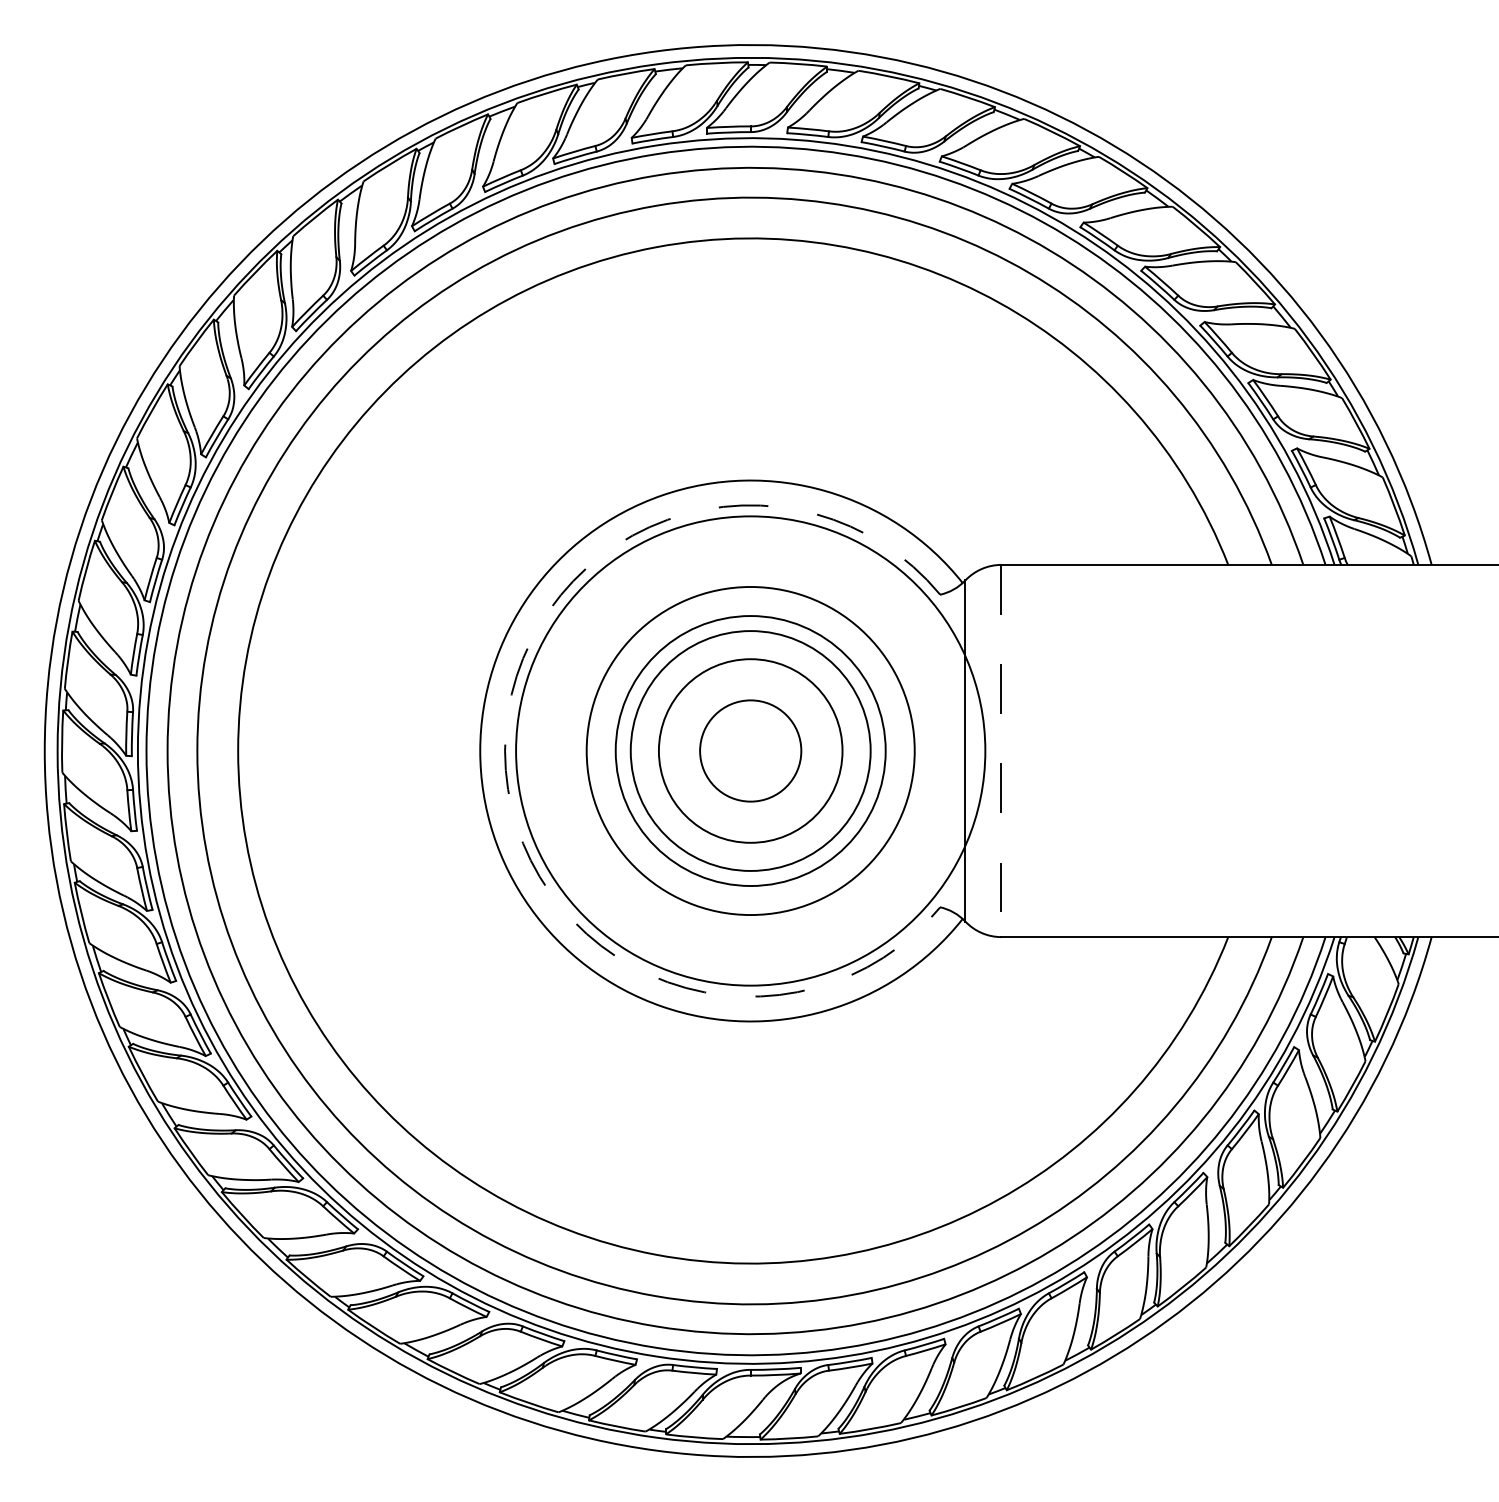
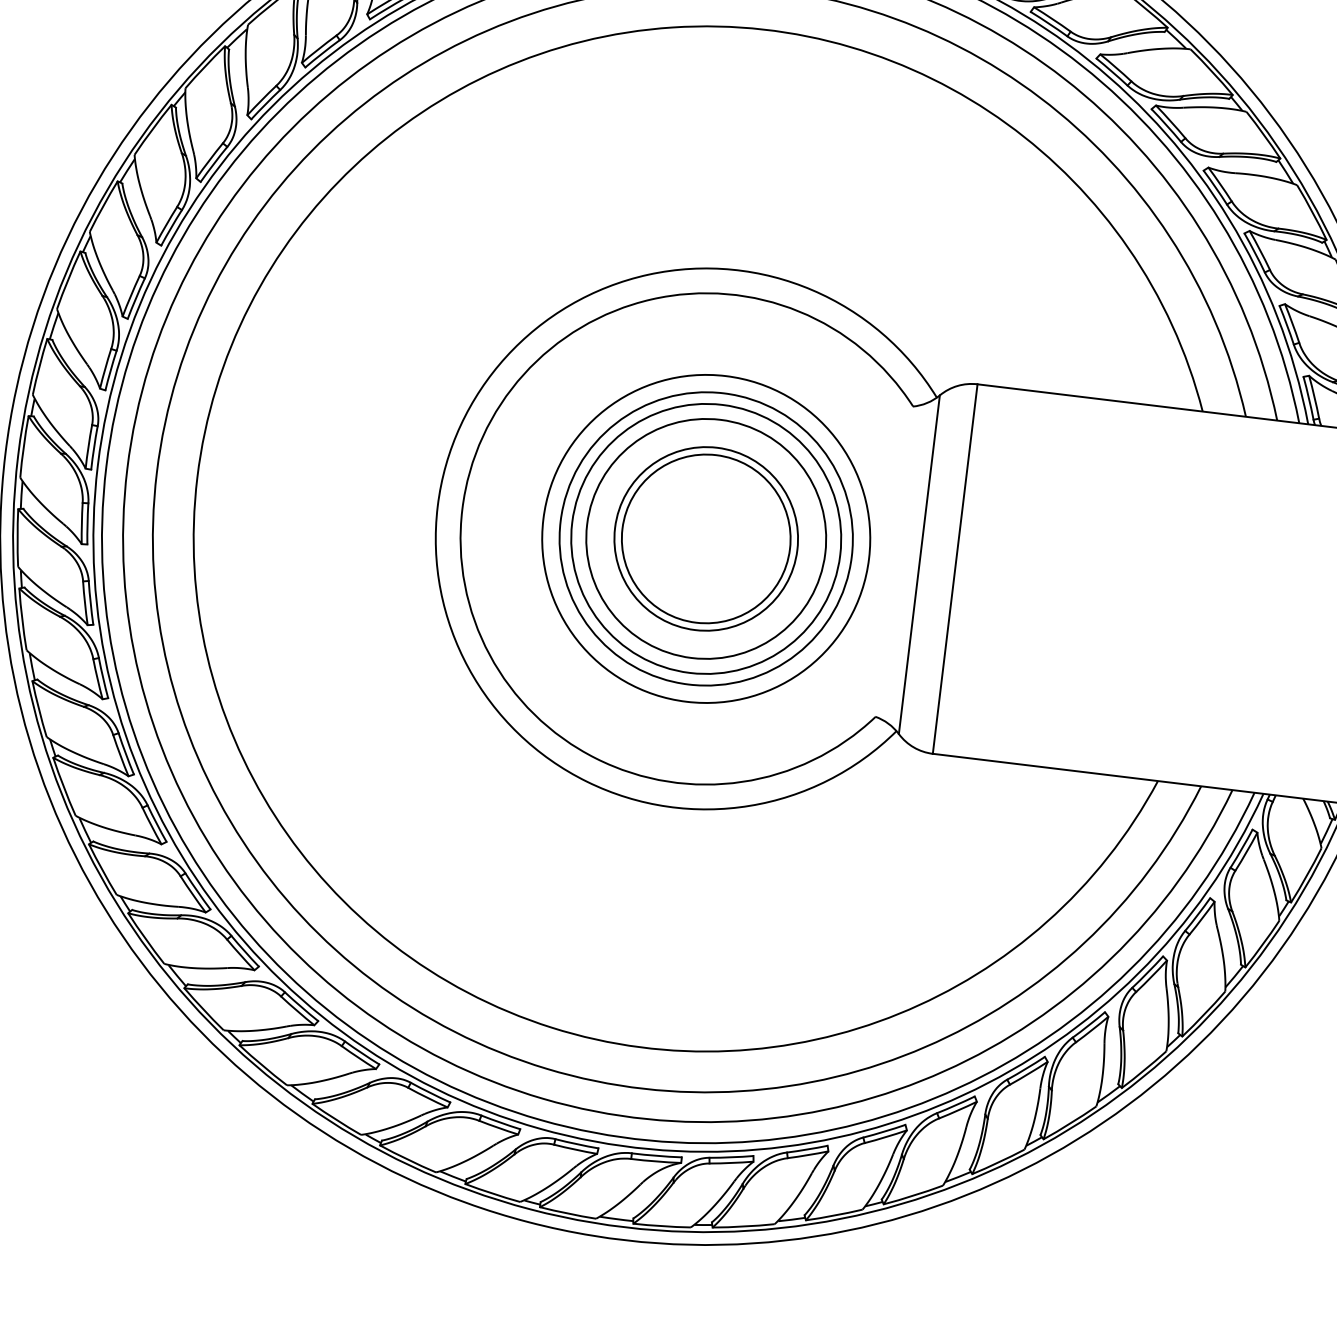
circle: (750, 750) -> (706, 538), size x0.62
circle: (750, 750) -> (706, 538), size x1.67
arc: (505, 751) -> (462, 509), dashed -> solid
line: (1001, 751) -> (955, 569), dashed -> solid

